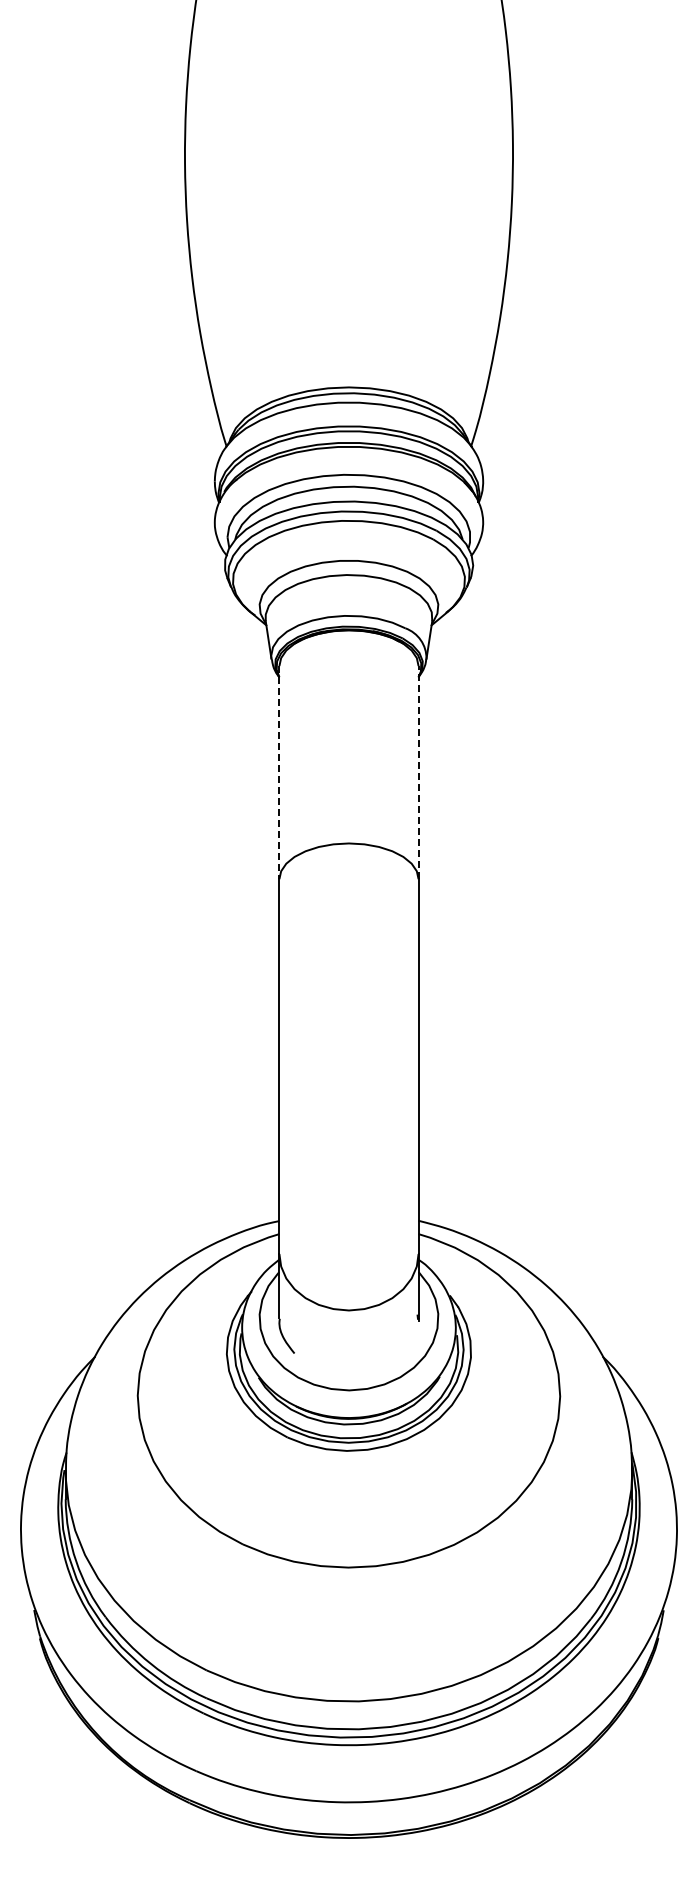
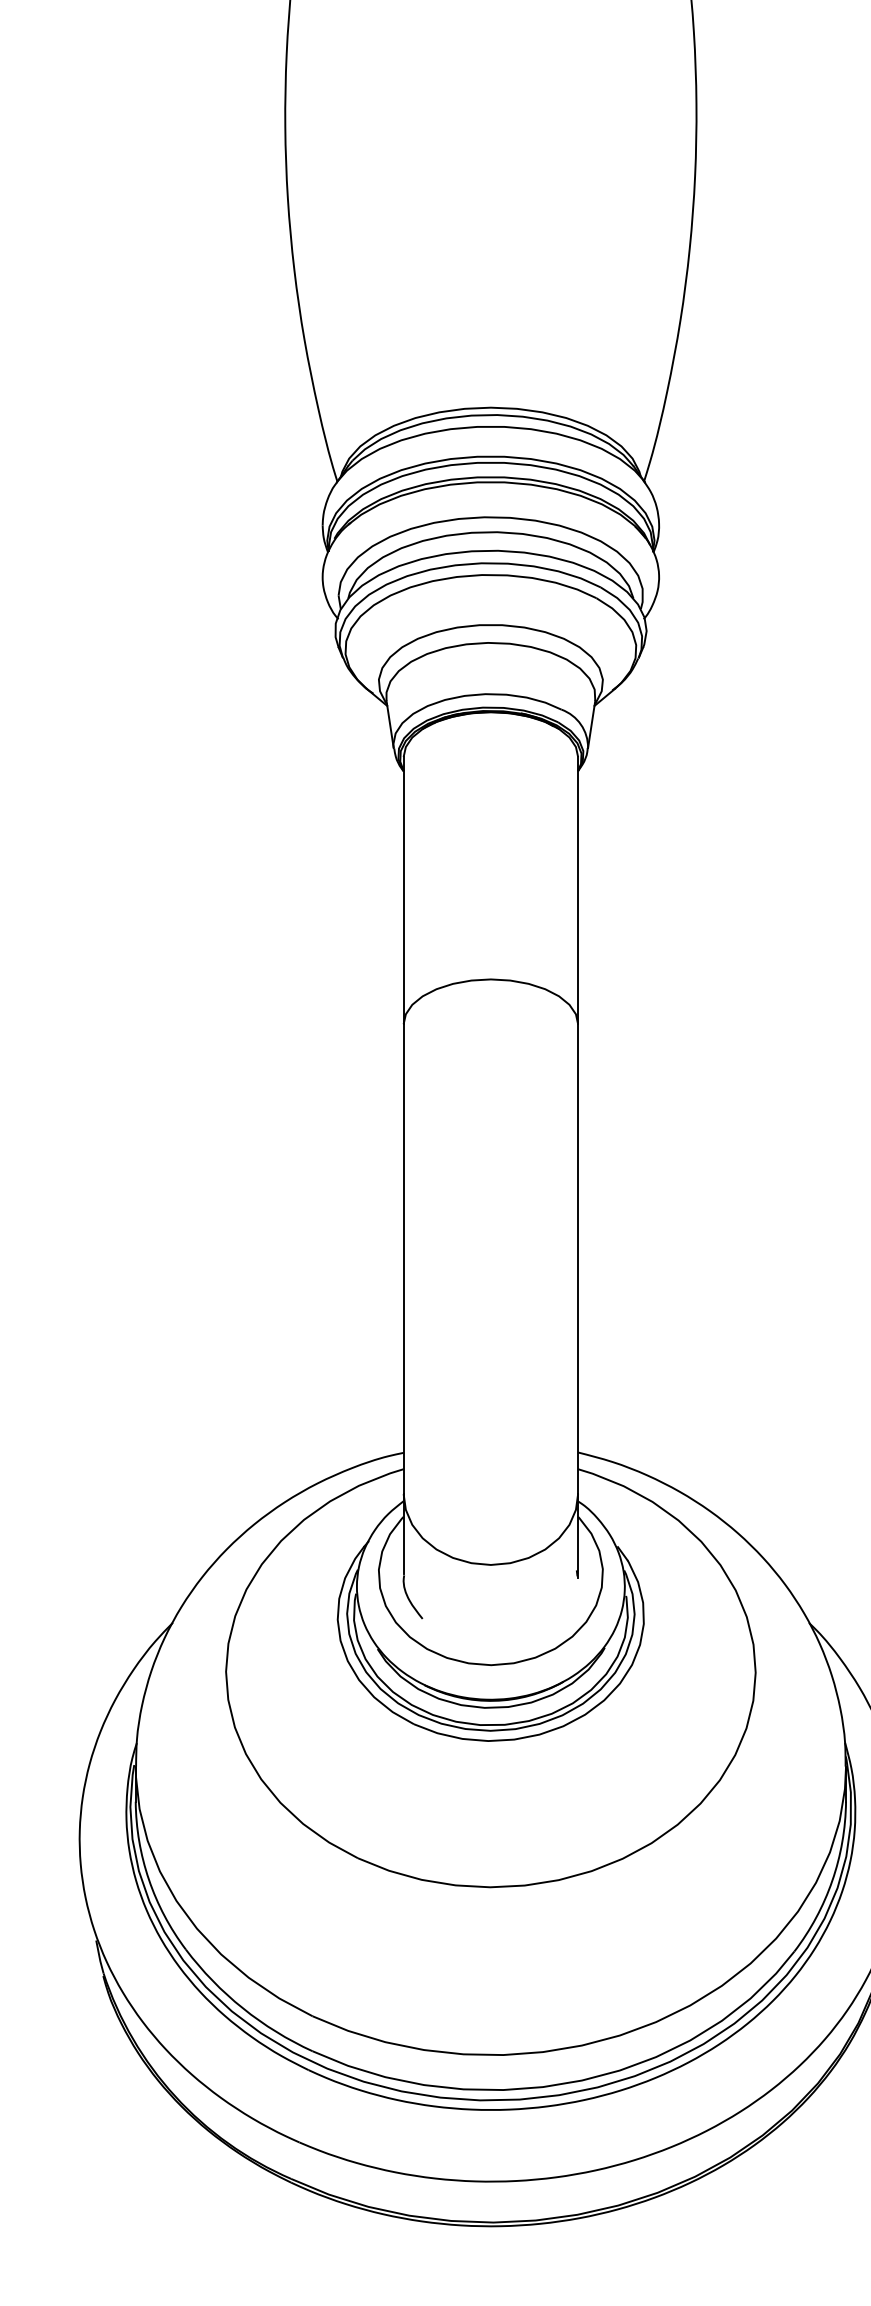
line: (279, 772) -> (403, 890), dashed -> solid
line: (418, 772) -> (578, 890), dashed -> solid

